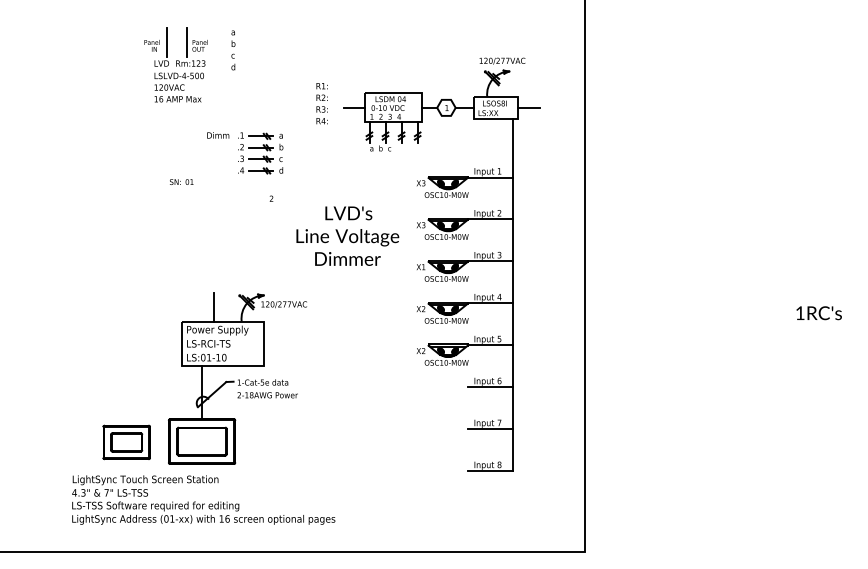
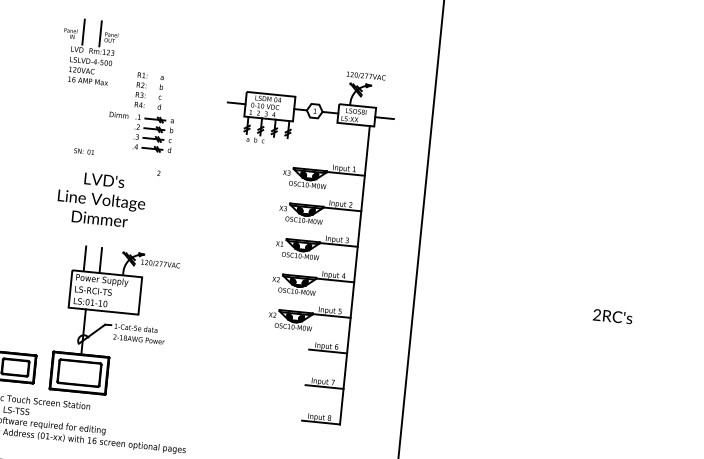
text: (233, 50) -> (160, 92), moved
text: (321, 103) -> (140, 90), moved
text: (347, 235) -> (101, 199), moved
line: (195, 306) -> (85, 258), added
text: (799, 312) -> (596, 314), 1RC's -> 2RC's

